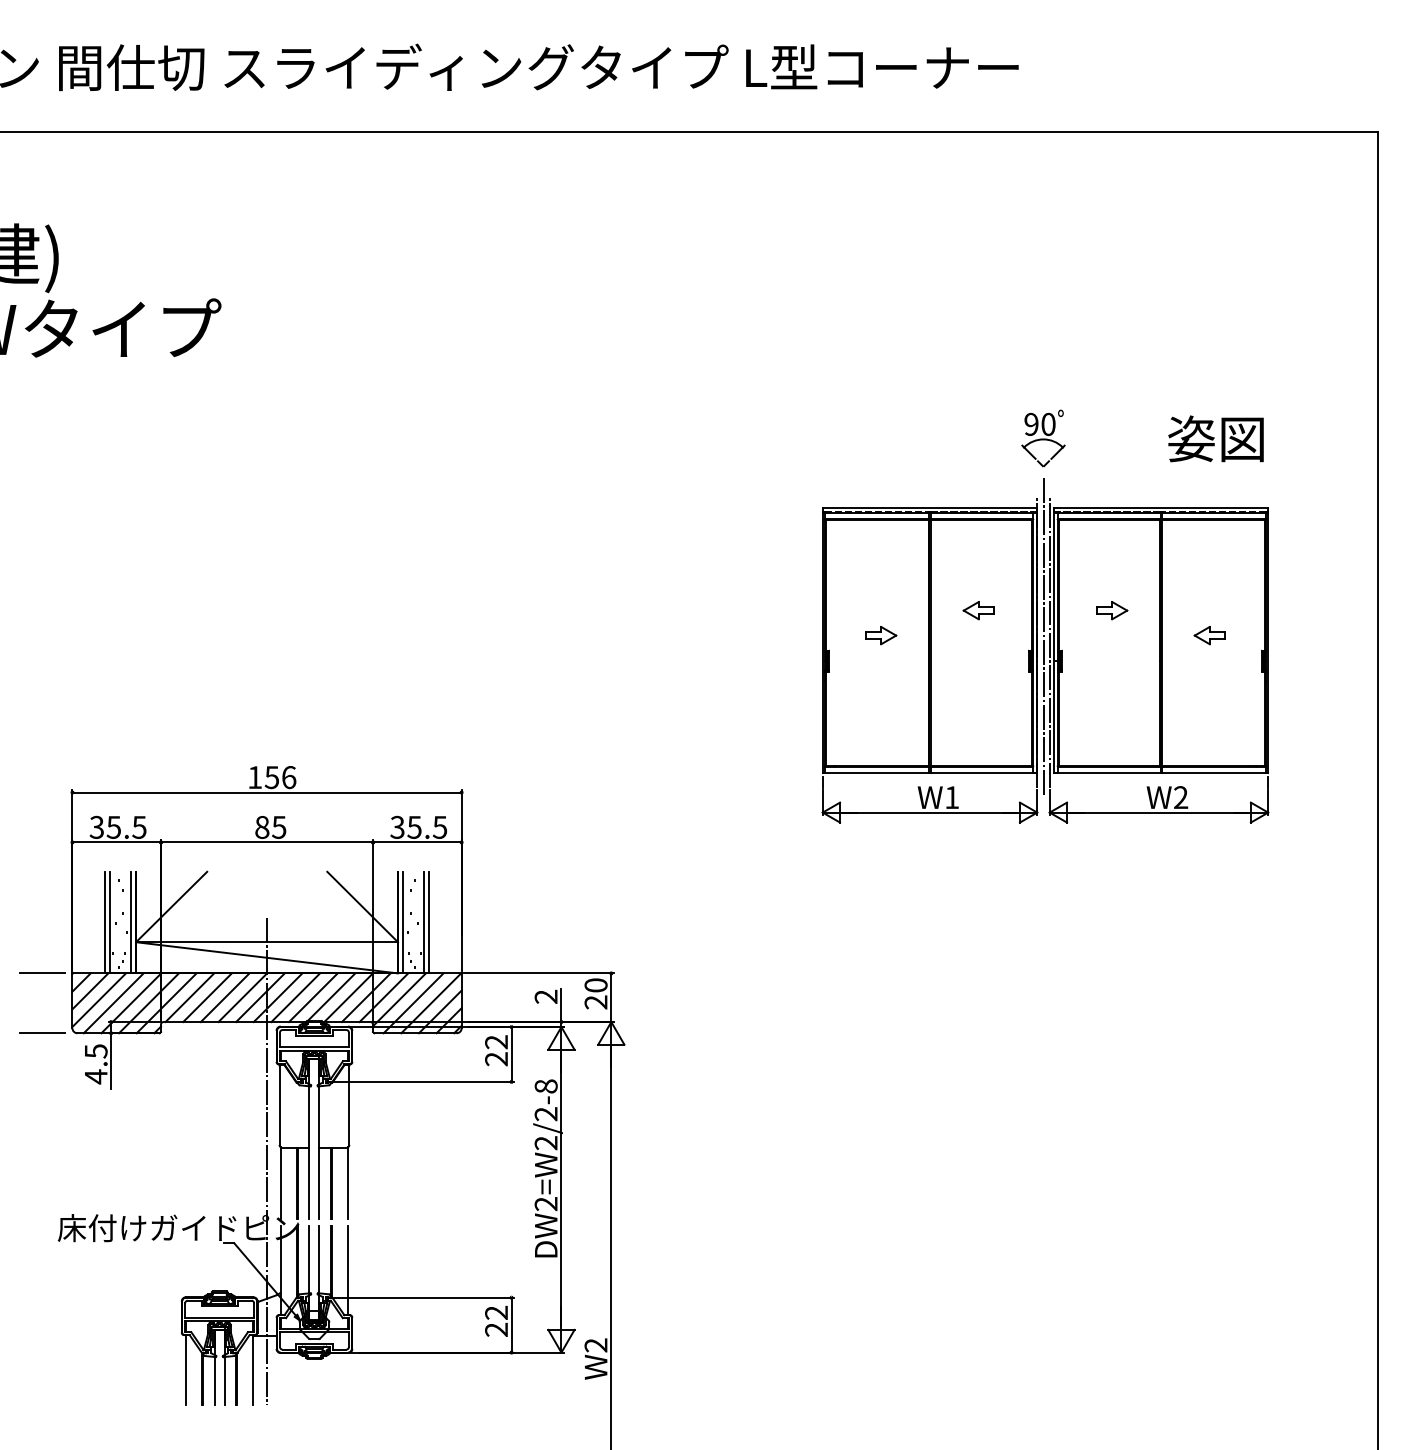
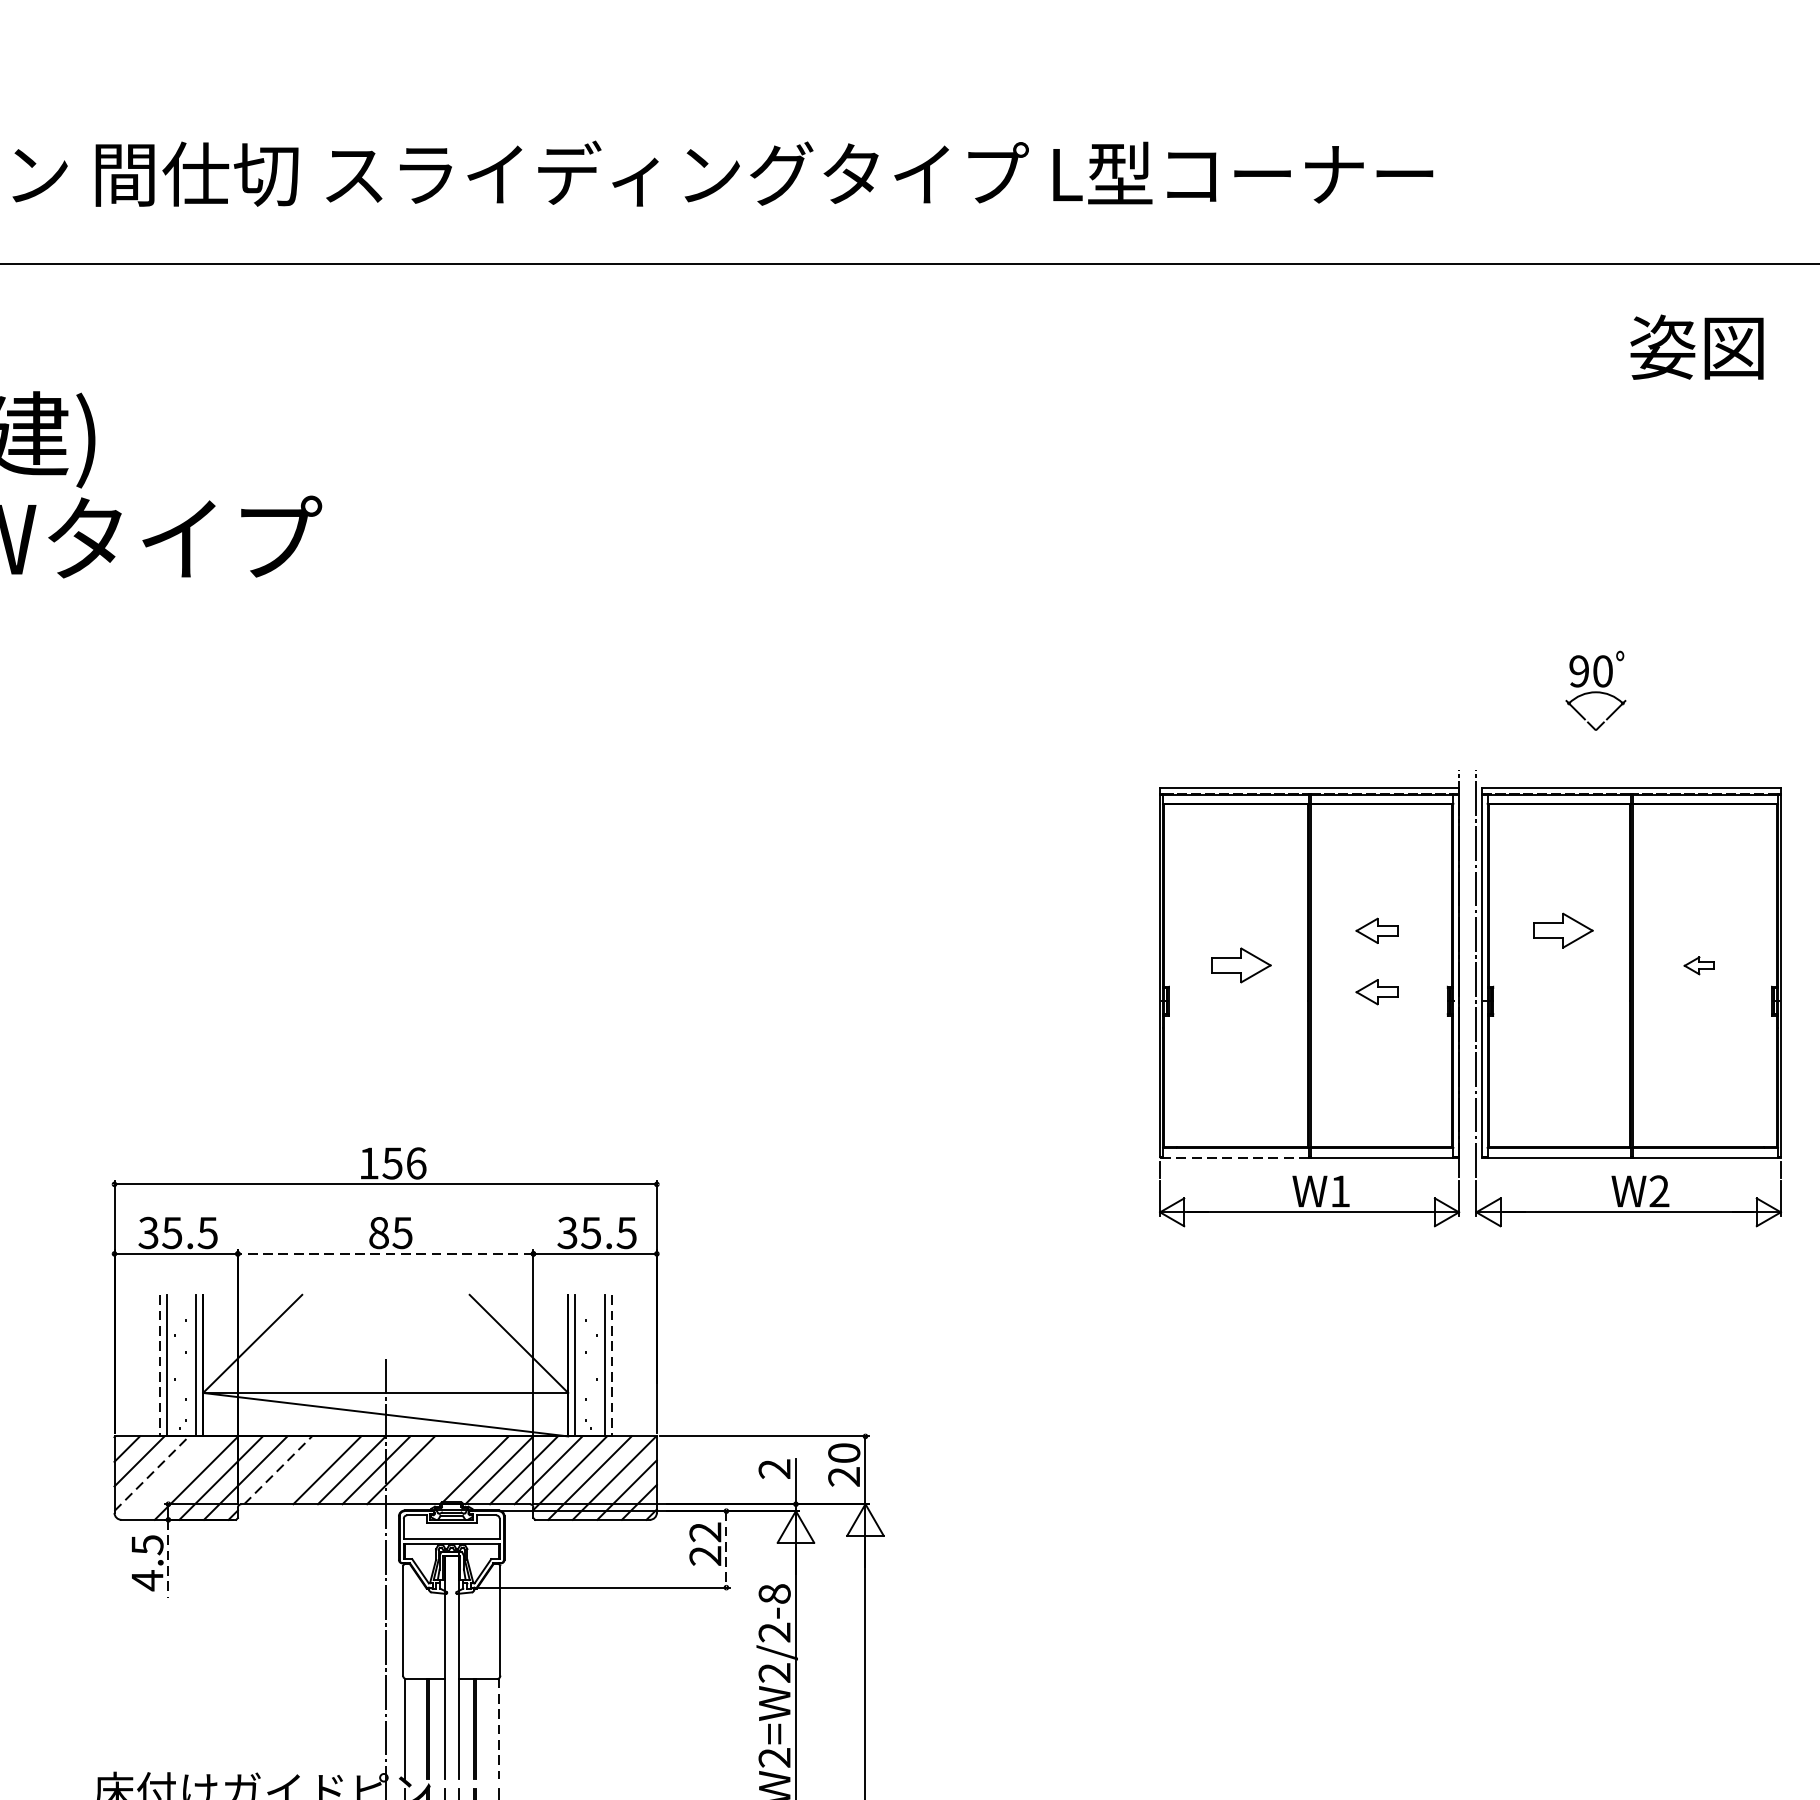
part: (1043, 438) -> (1595, 690), moved
text: (1215, 438) -> (1696, 346), moved
part: (1112, 610) -> (1563, 930), size x1.4
part: (881, 635) -> (1241, 965), size x1.4
part: (1209, 635) -> (1699, 965), size x0.7
line: (1043, 636) -> (1467, 966), removed
part: (978, 654) -> (1377, 991), added
line: (876, 773) -> (1235, 1157), solid -> dashed
line: (266, 842) -> (384, 1253), solid -> dashed
line: (104, 922) -> (159, 1365), solid -> dashed
line: (429, 922) -> (612, 1365), solid -> dashed
line: (42, 973) -> (72, 1436), removed
line: (190, 997) -> (278, 1469), solid -> dashed
line: (207, 997) -> (302, 1469), removed
line: (295, 997) -> (425, 1469), removed
line: (313, 997) -> (450, 1469), removed
line: (99, 1000) -> (152, 1474), solid -> dashed
line: (113, 1003) -> (171, 1478), removed
line: (42, 1033) -> (72, 1520), removed
line: (511, 1054) -> (726, 1549), solid -> dashed
line: (111, 1061) -> (168, 1559), solid -> dashed
line: (348, 1183) -> (499, 1729), solid -> dashed

